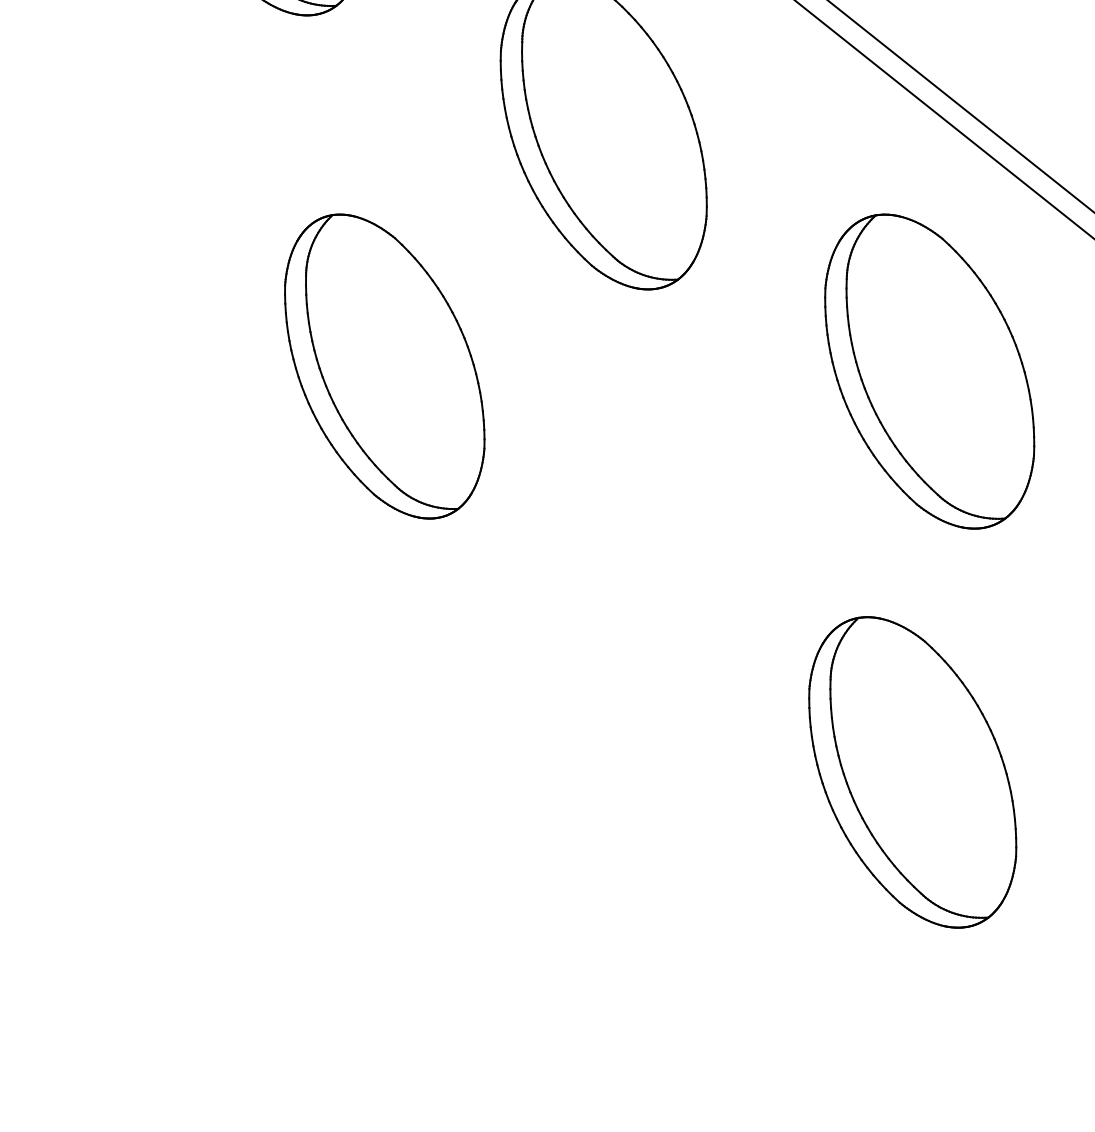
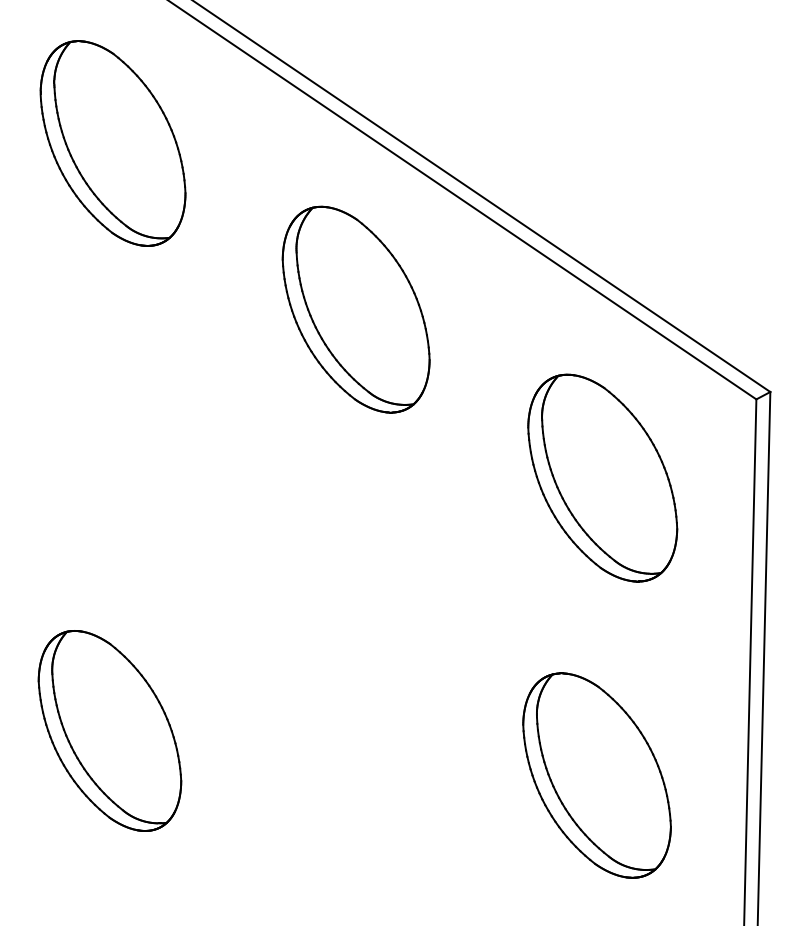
part: (384, 365) -> (109, 730), moved
part: (929, 370) -> (602, 477), moved
part: (911, 772) -> (596, 775), moved

